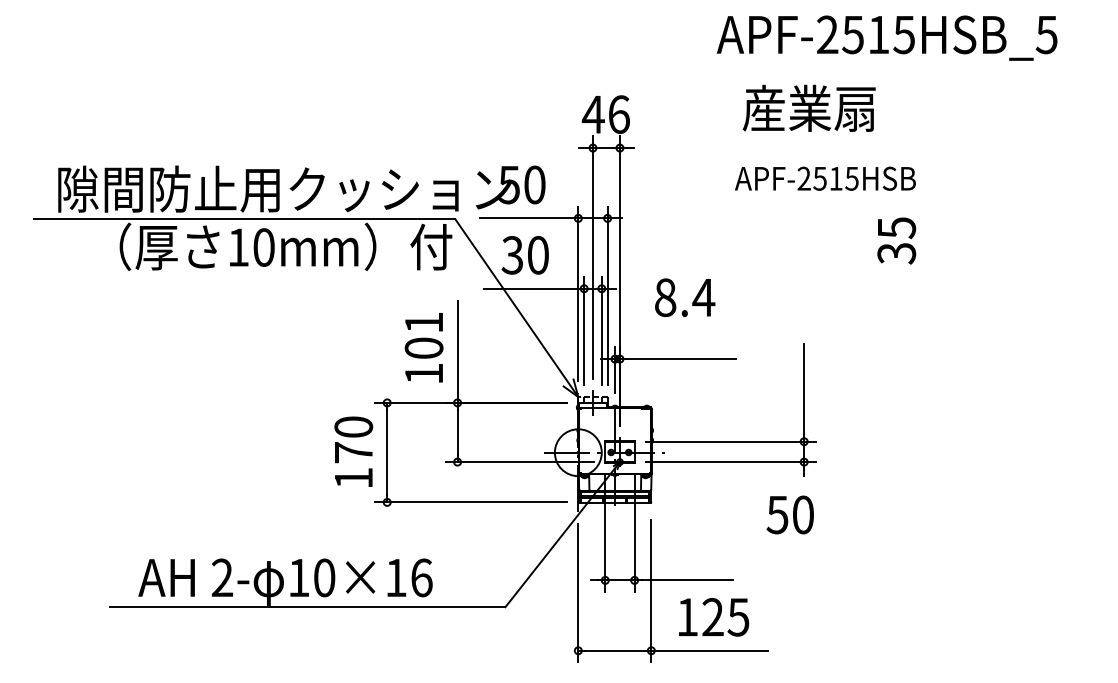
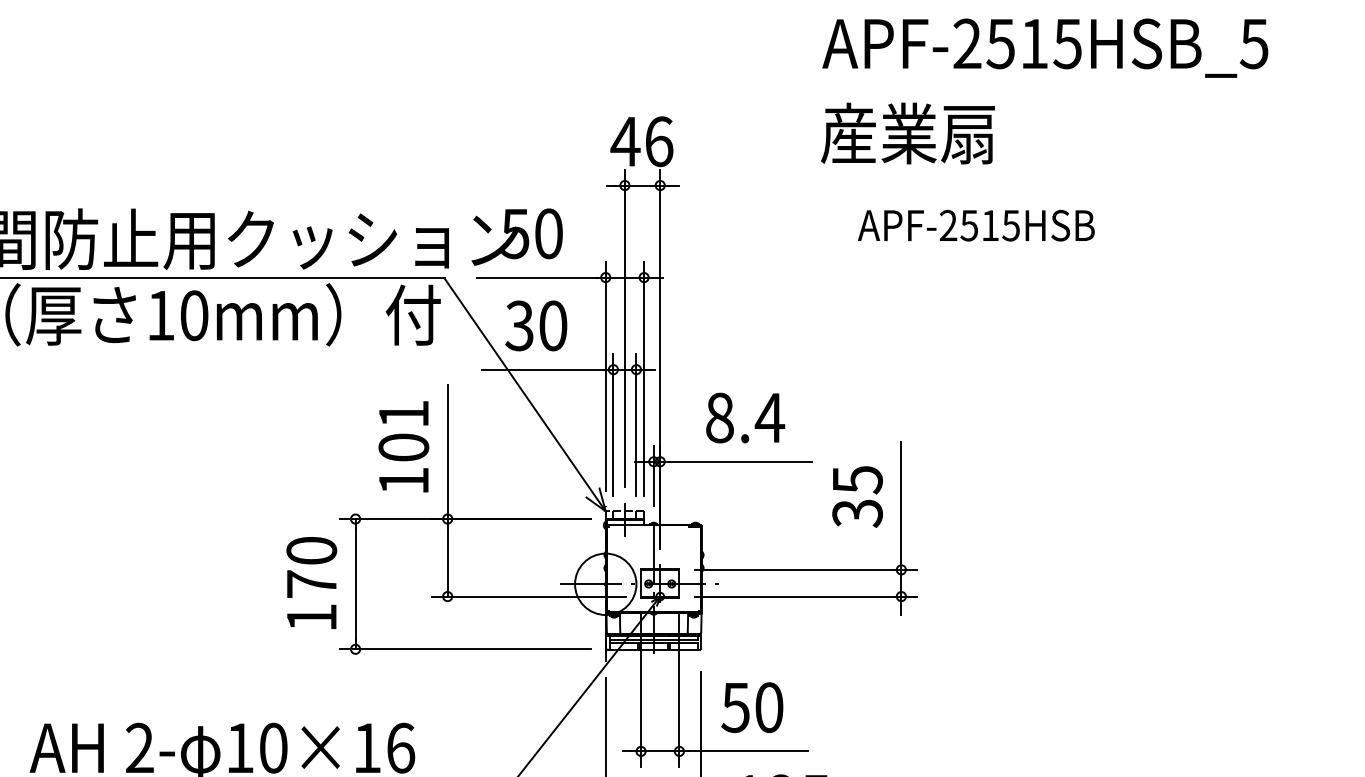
text: (886, 37) -> (1044, 47), moved
text: (825, 178) -> (976, 225), moved
text: (896, 240) -> (857, 496), moved
text: (685, 297) -> (746, 417), moved
text: (789, 514) -> (751, 707), moved

